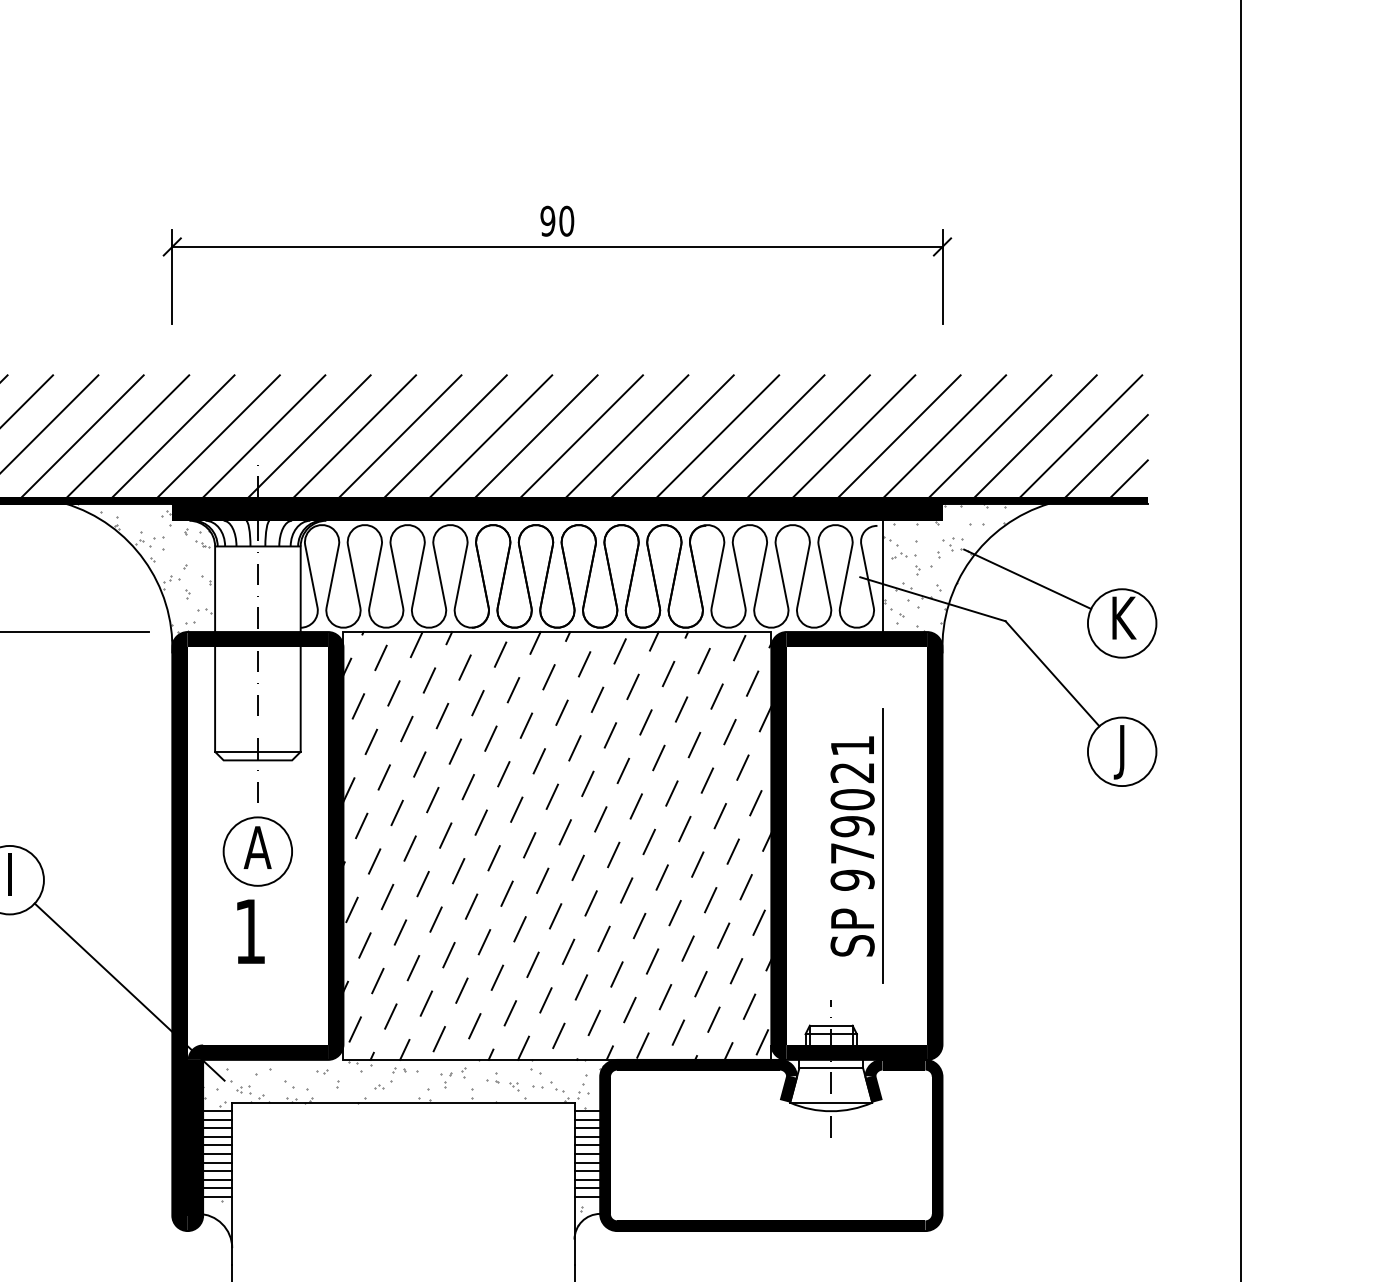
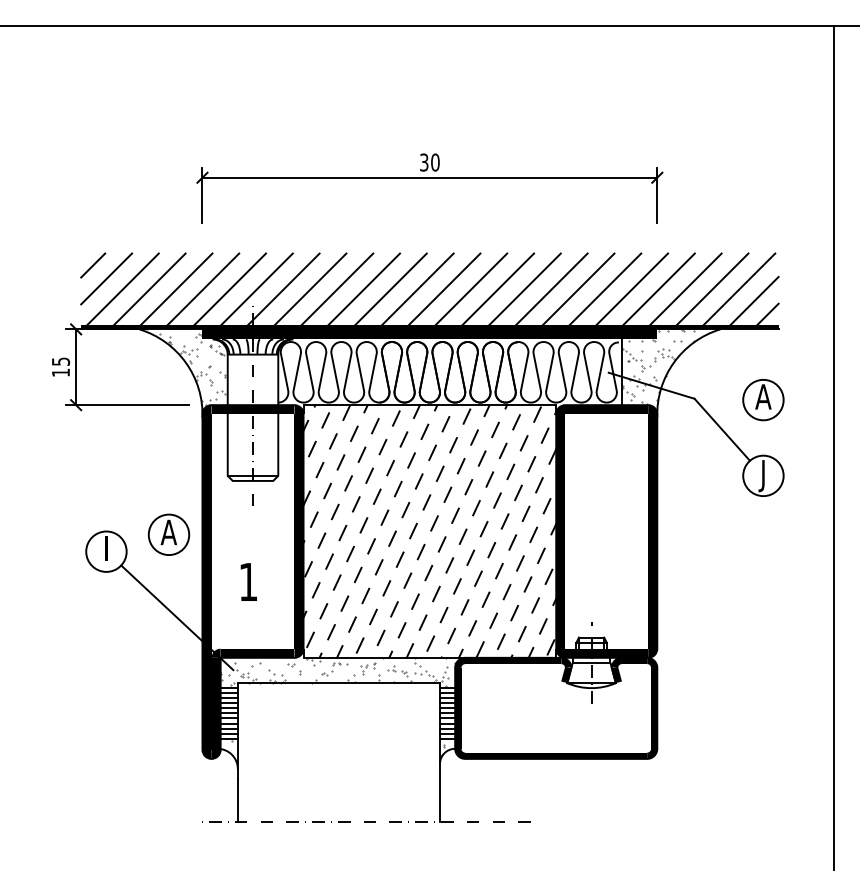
text: (546, 221) -> (423, 162), 90 -> 30
line: (1027, 578) -> (707, 373), removed
text: (1122, 617) -> (763, 396), K -> A
part: (856, 845) -> (606, 531), removed
part: (257, 851) -> (168, 534), moved

